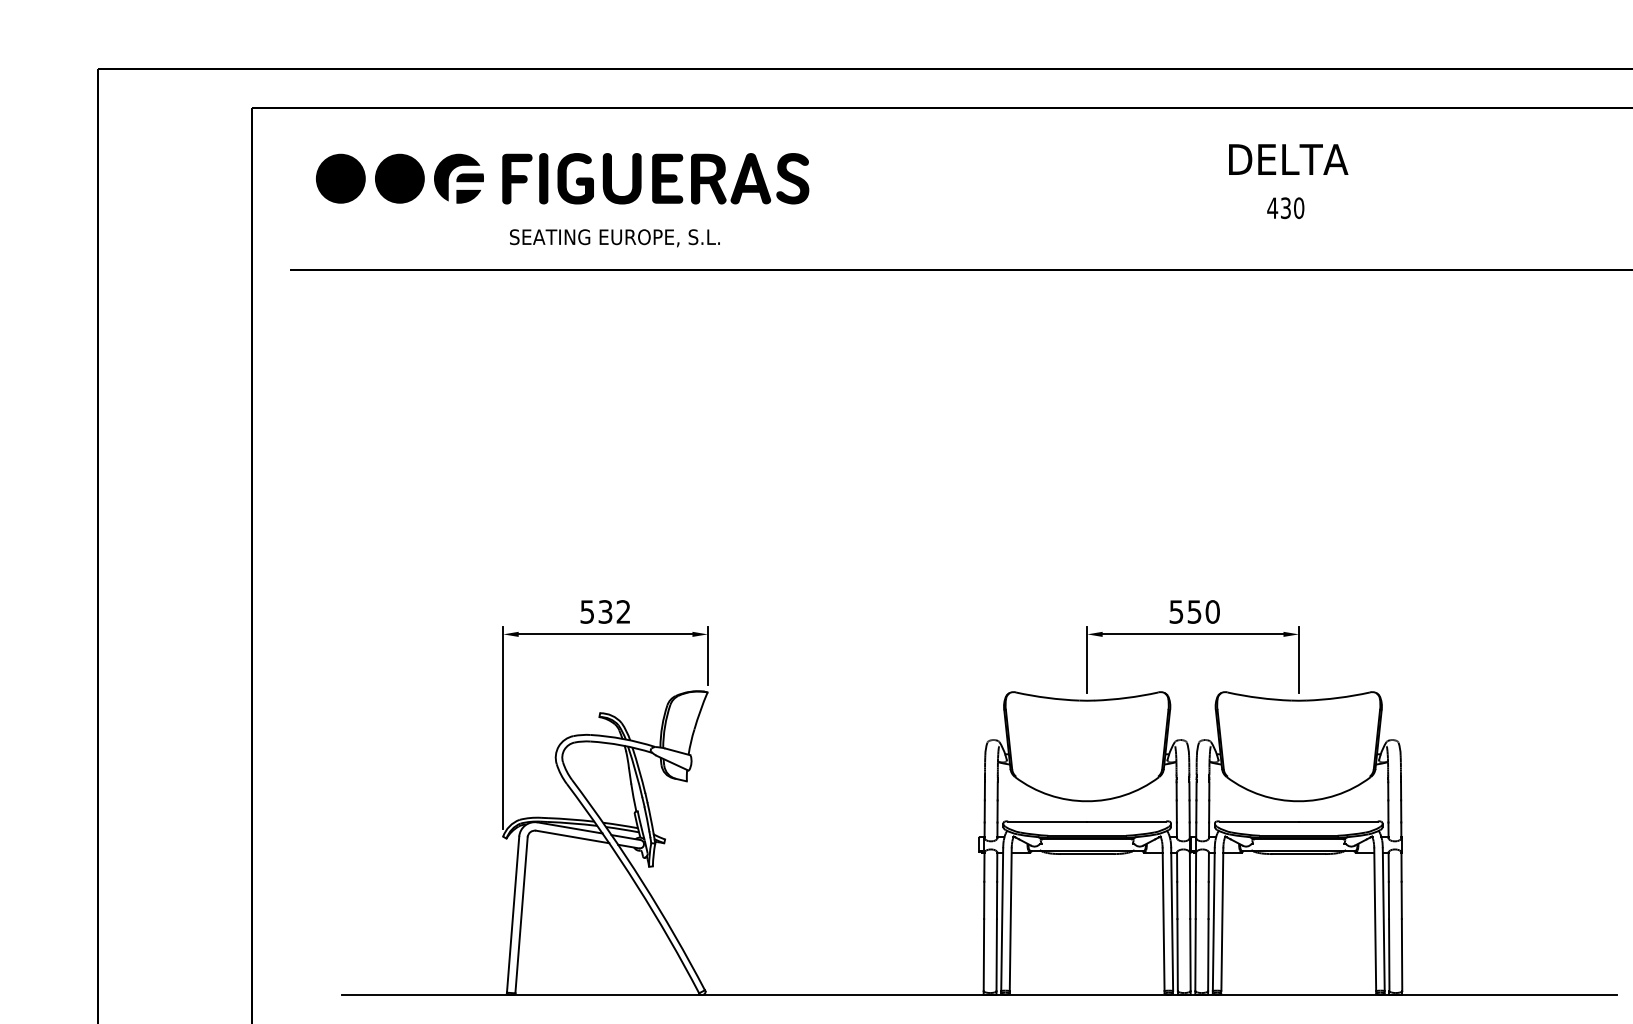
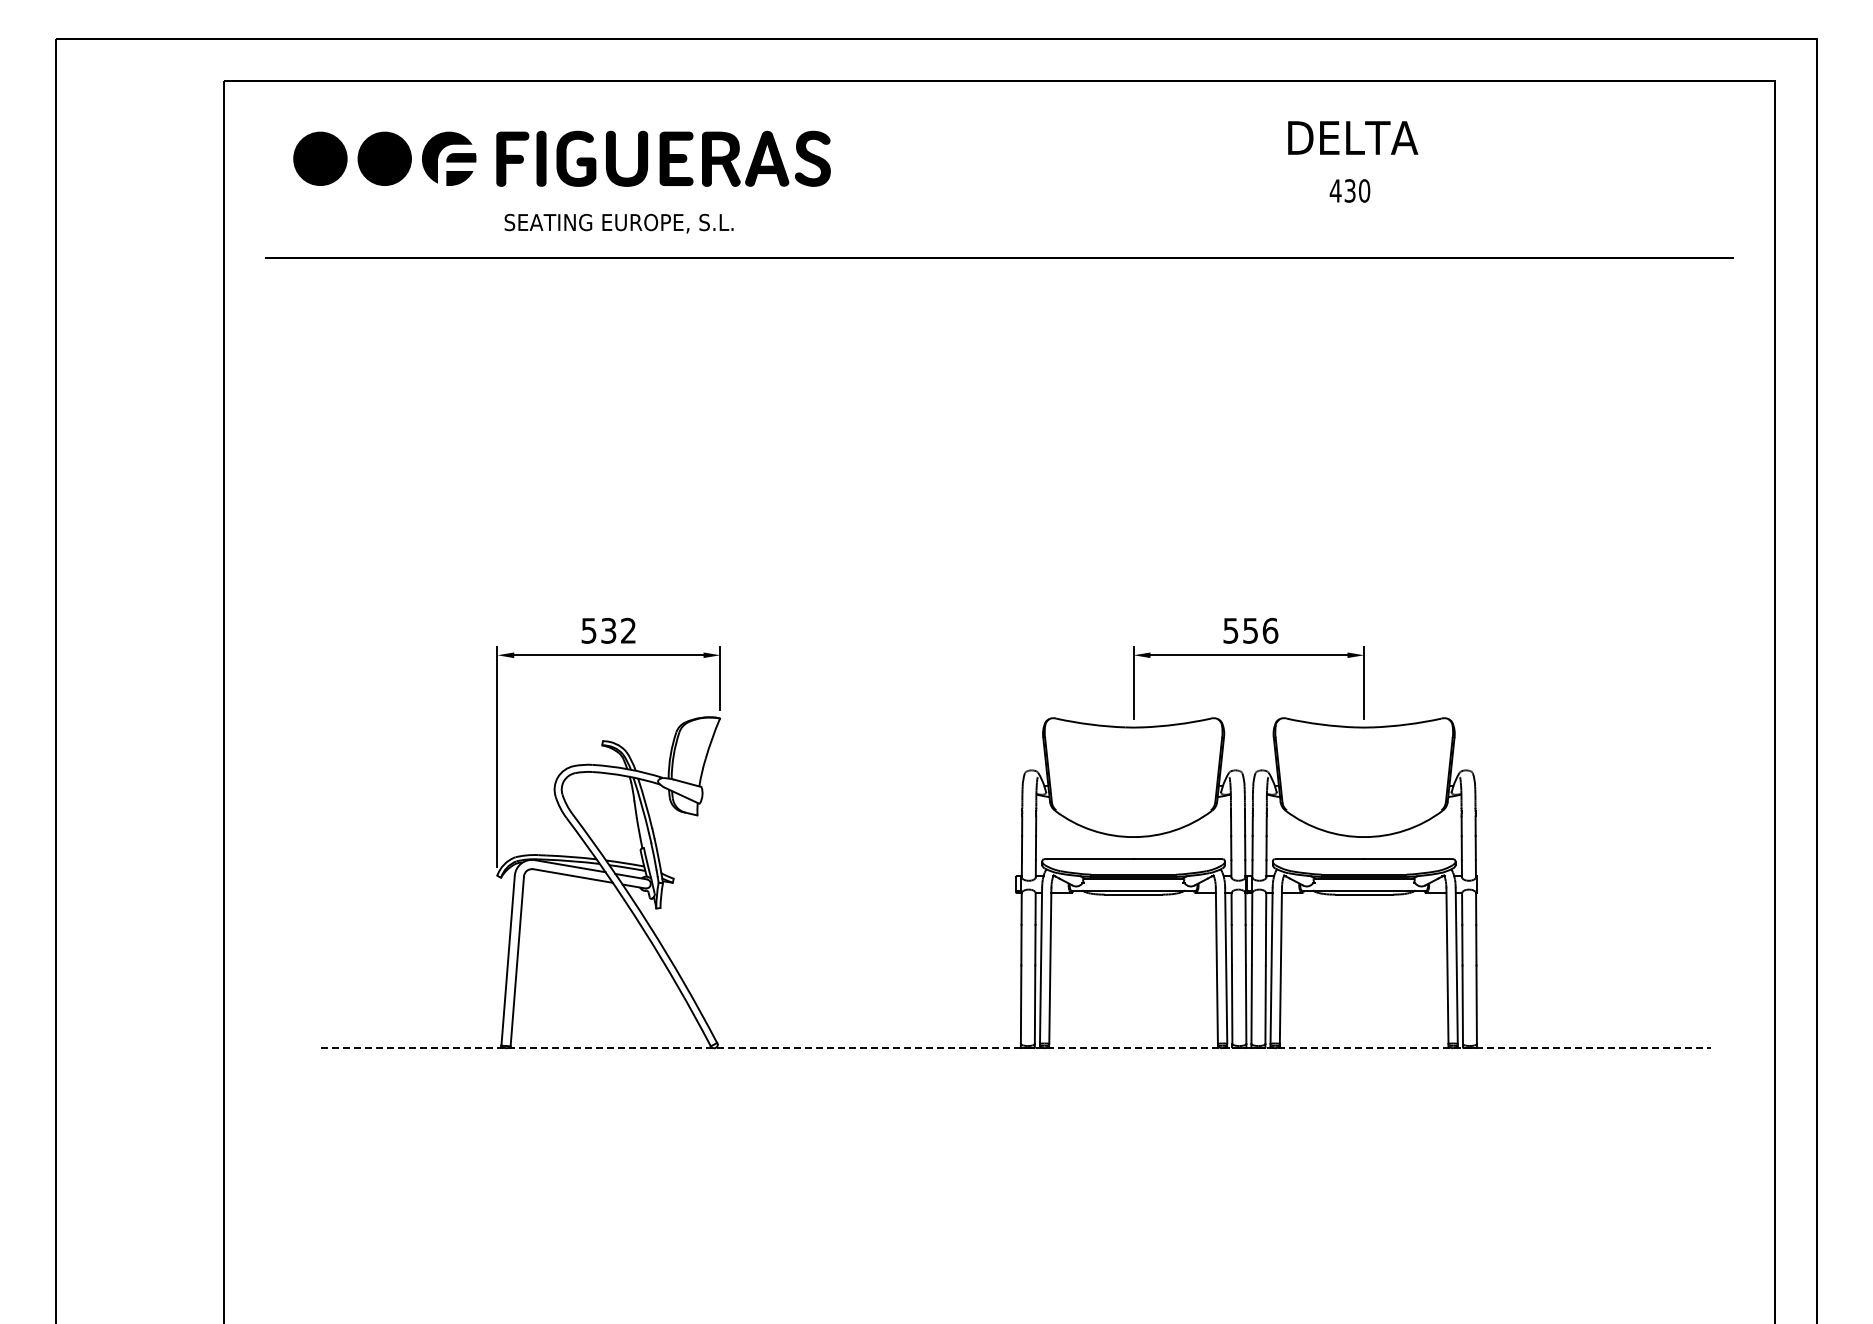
text: (1212, 611) -> (1270, 630), 550 -> 556
line: (979, 995) -> (1016, 1048), solid -> dashed

